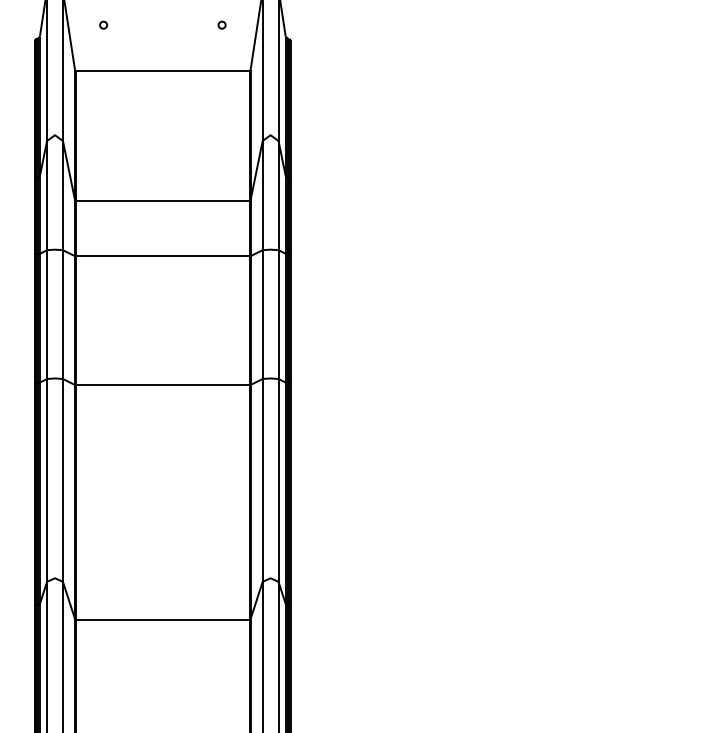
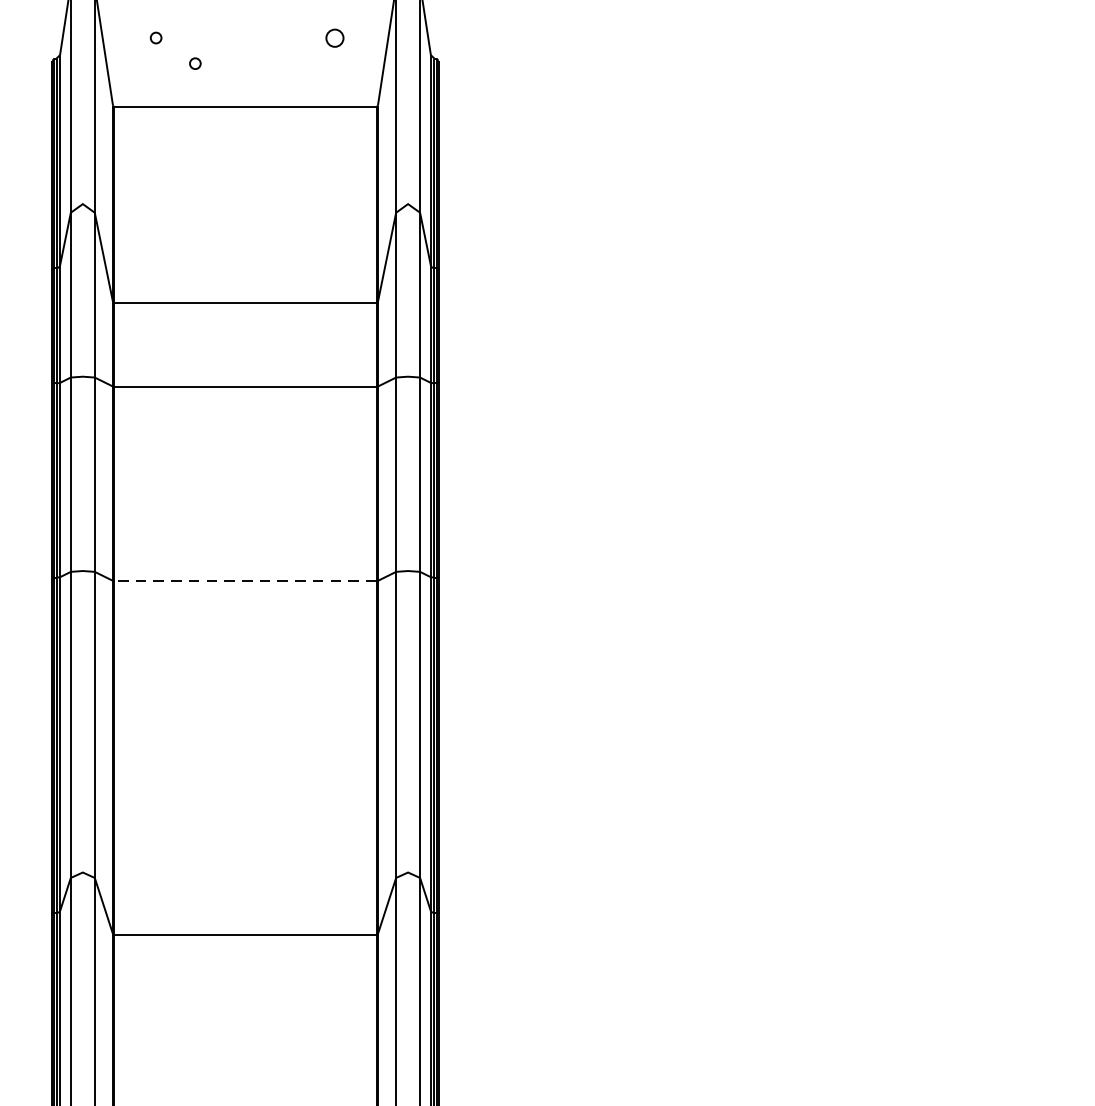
part: (221, 24) -> (334, 36), size x1.6
part: (129, 41) -> (195, 62), added
line: (162, 385) -> (244, 581), solid -> dashed

